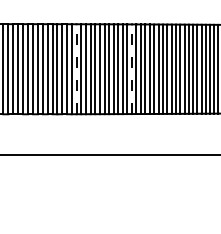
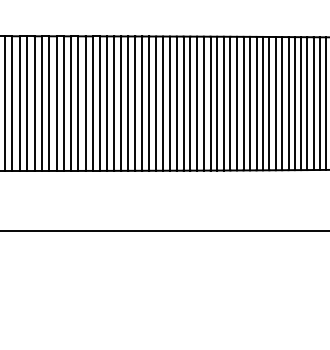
line: (76, 69) -> (114, 104), dashed -> solid
line: (131, 69) -> (196, 104), dashed -> solid

